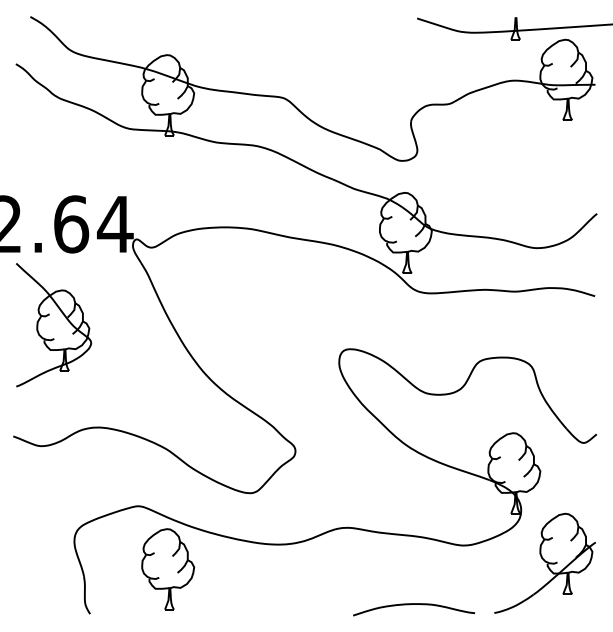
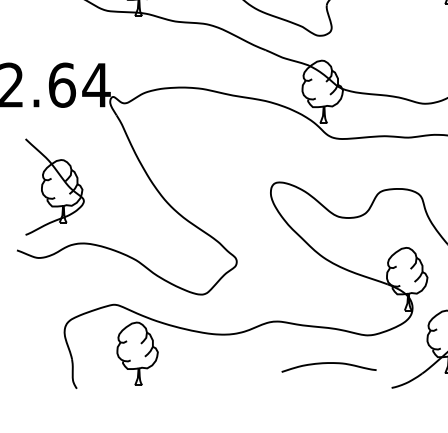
part: (54, 325) -> (55, 187), moved
curve: (413, 604) -> (328, 363), moved

